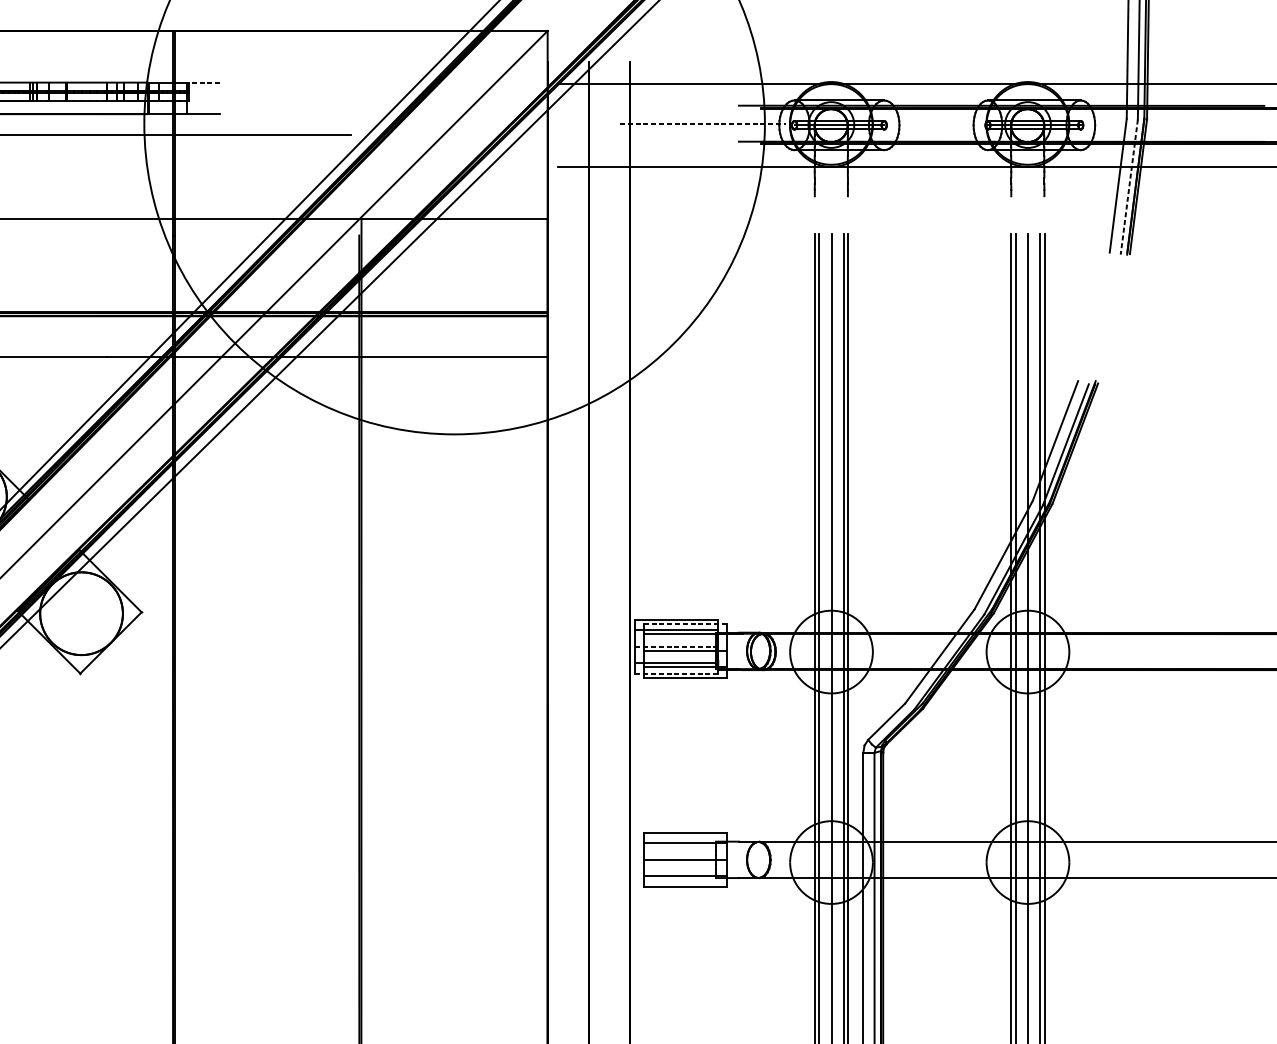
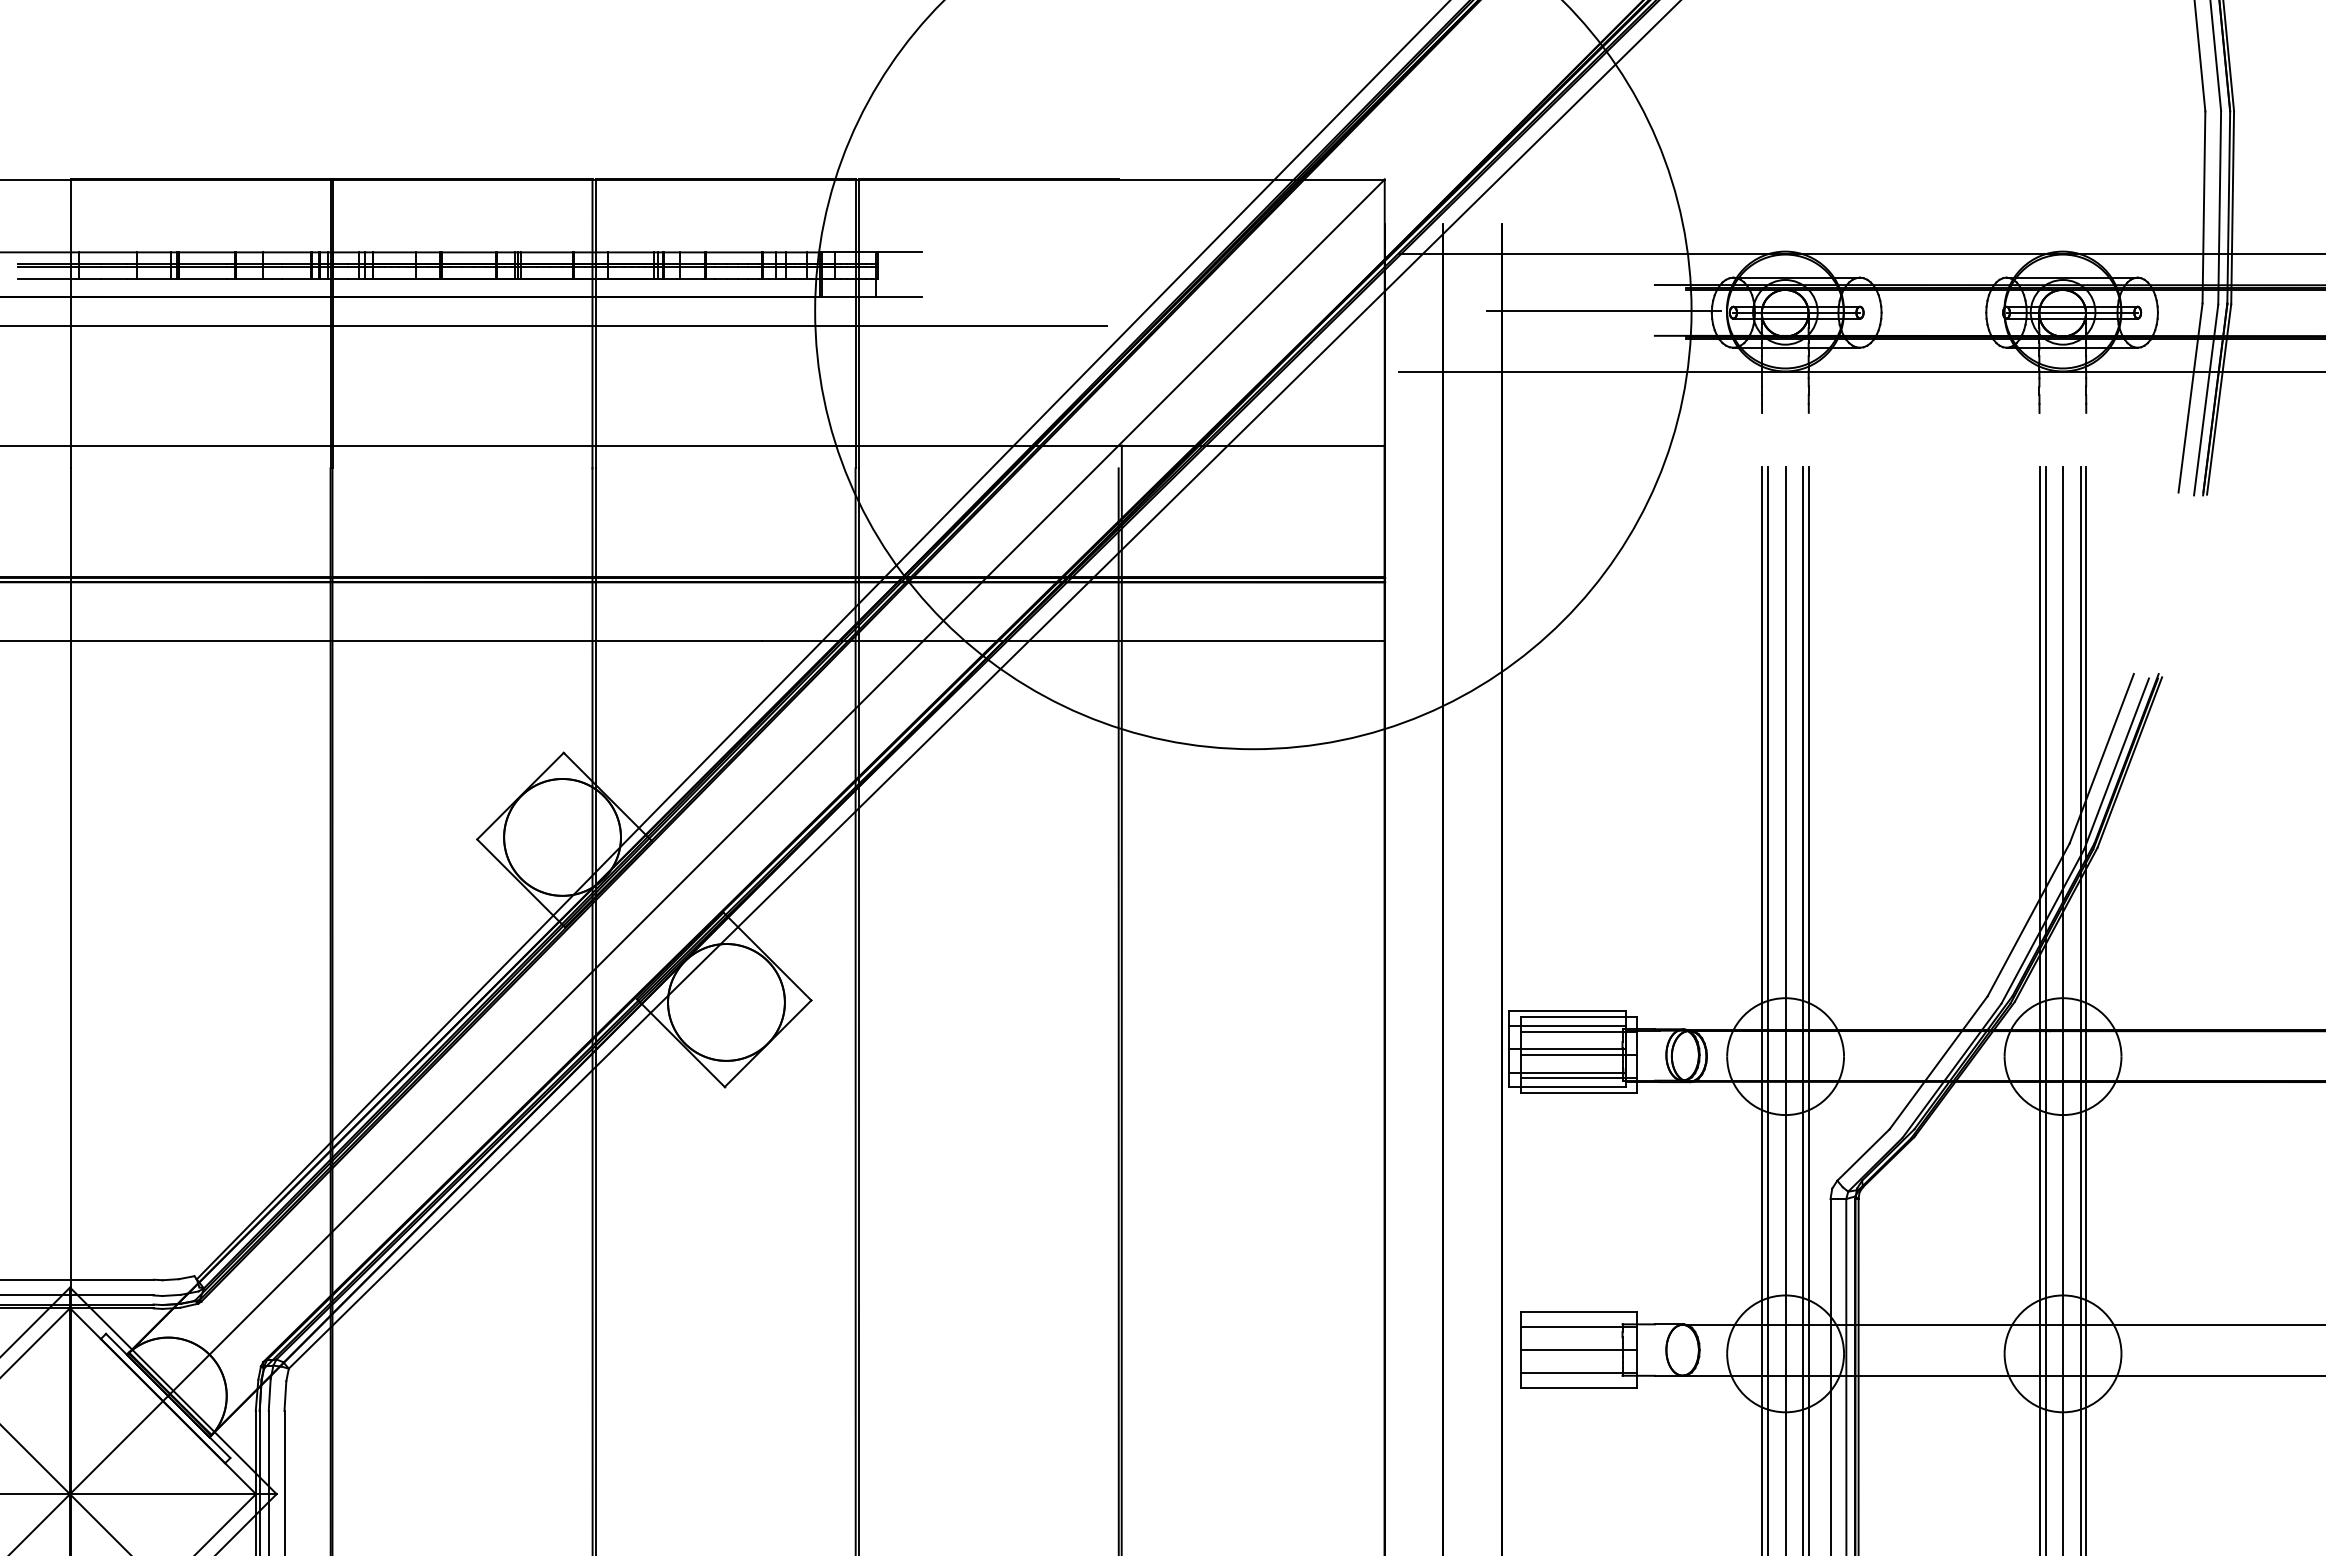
line: (203, 82) -> (898, 252), dashed -> solid
line: (702, 124) -> (1603, 311), dashed -> solid
line: (1129, 187) -> (2206, 400), dashed -> solid
line: (685, 623) -> (1579, 1016), dashed -> solid
line: (677, 647) -> (1567, 1049), dashed -> solid
line: (676, 673) -> (1566, 1087), dashed -> solid

